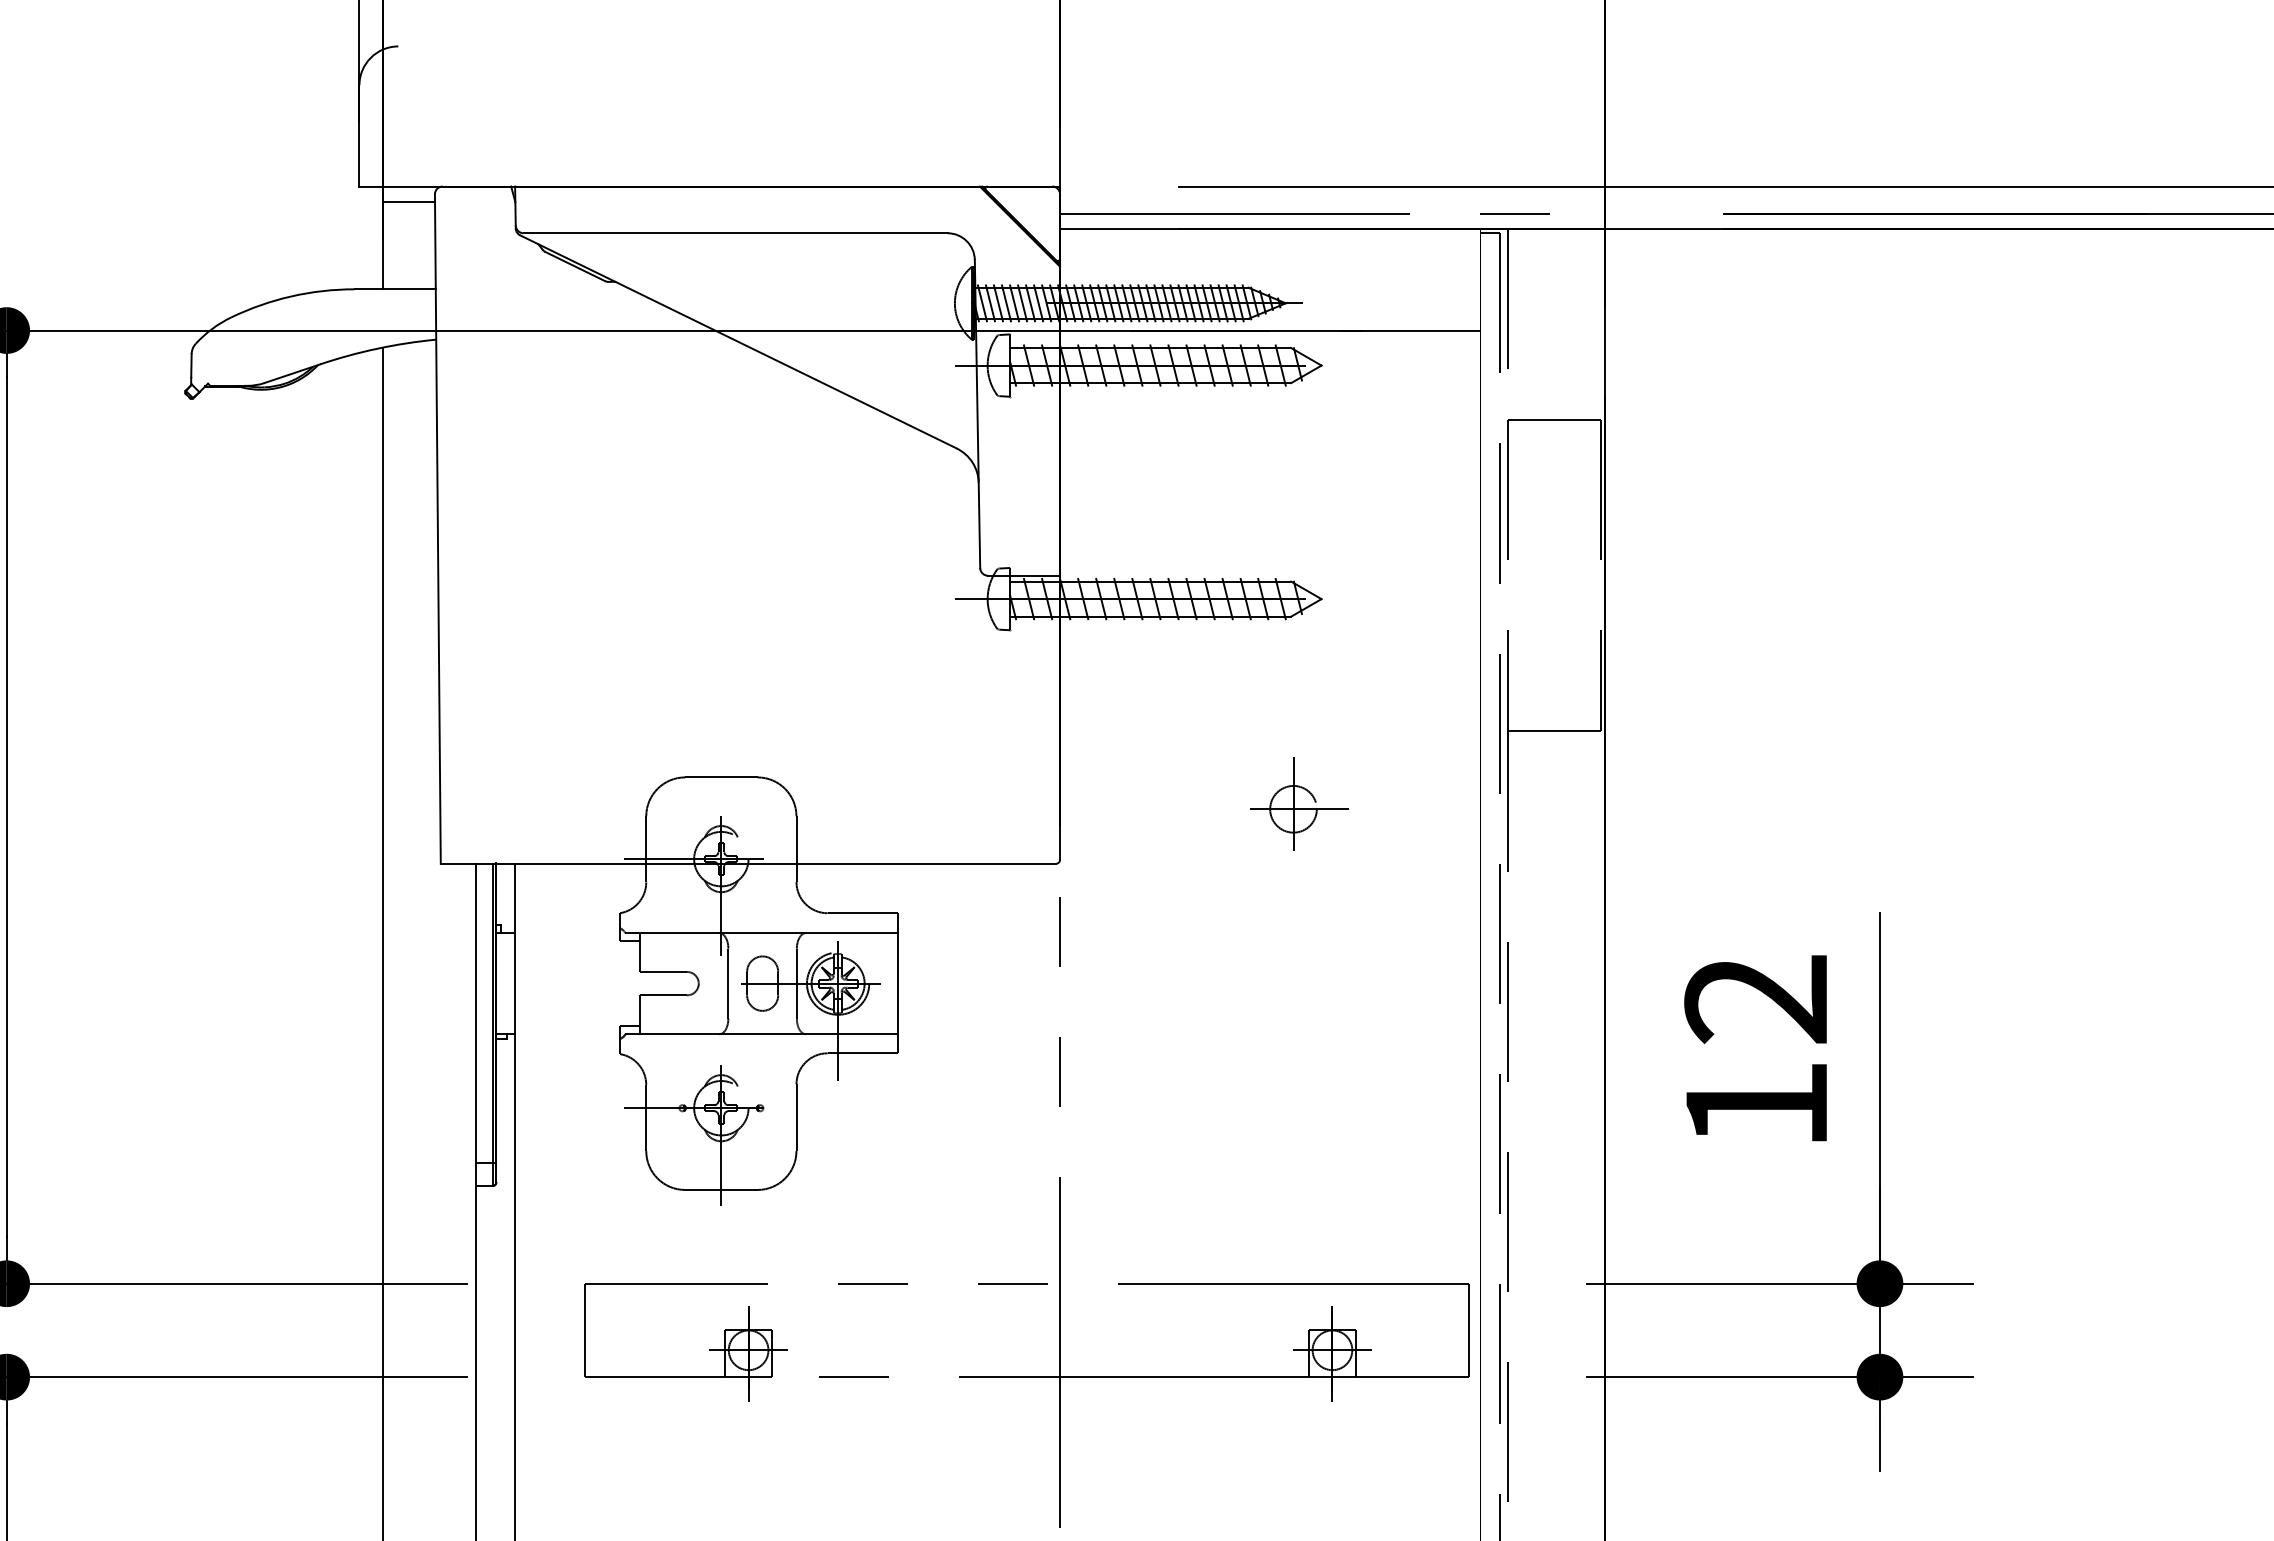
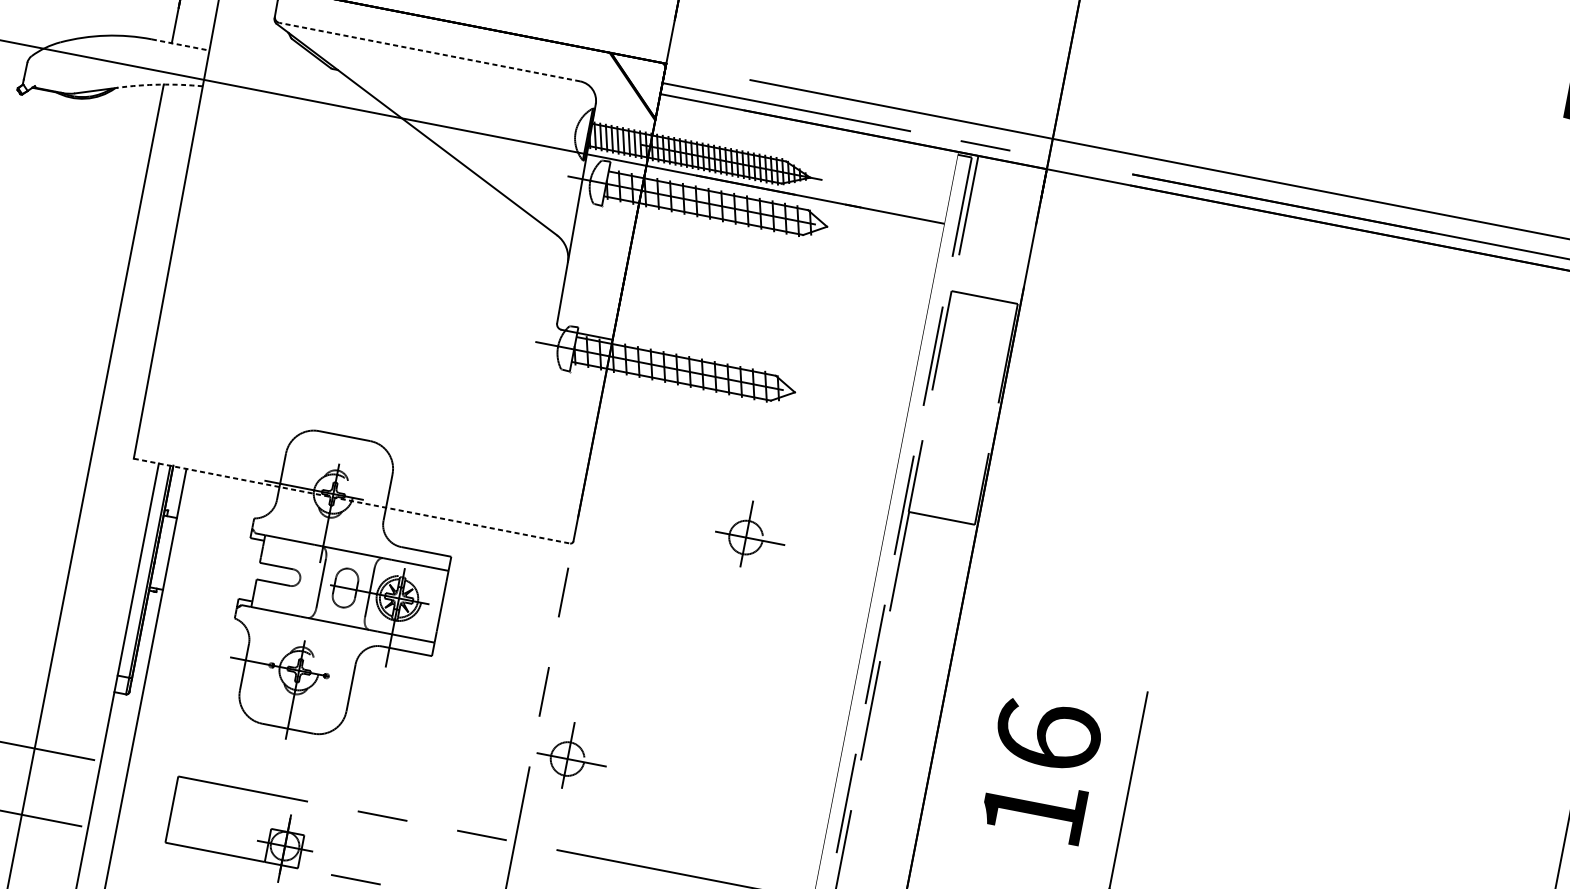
line: (735, 233) -> (429, 52), solid -> dashed
line: (395, 289) -> (180, 45), solid -> dashed
arc: (377, 348) -> (159, 84), solid -> dashed
line: (748, 863) -> (352, 500), solid -> dashed
text: (1756, 998) -> (1048, 735), 12 -> 16
part: (1115, 1151) -> (572, 755), added

